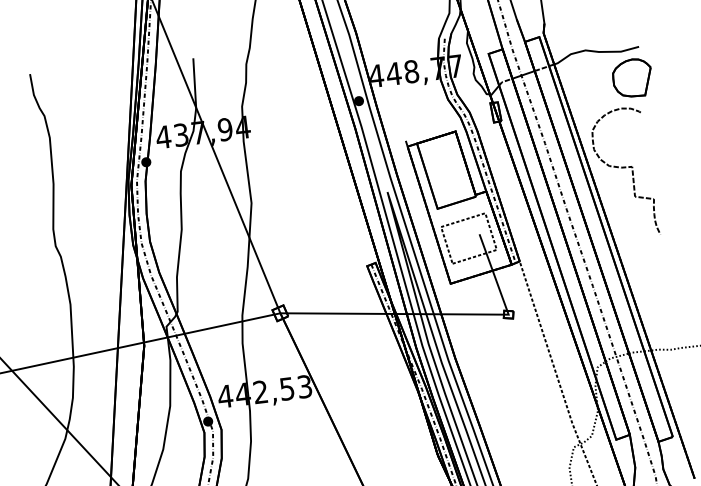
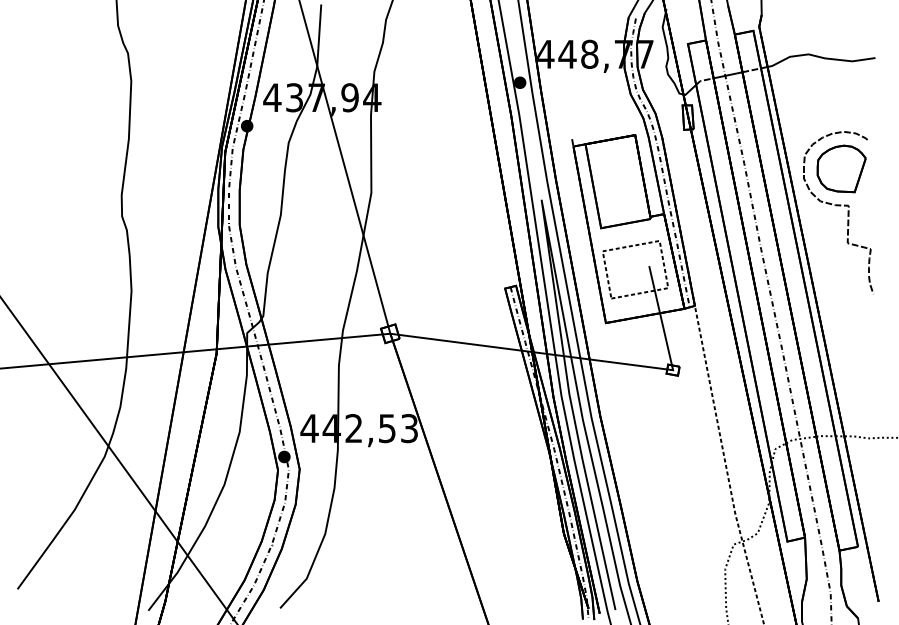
part: (632, 77) -> (841, 168), moved

